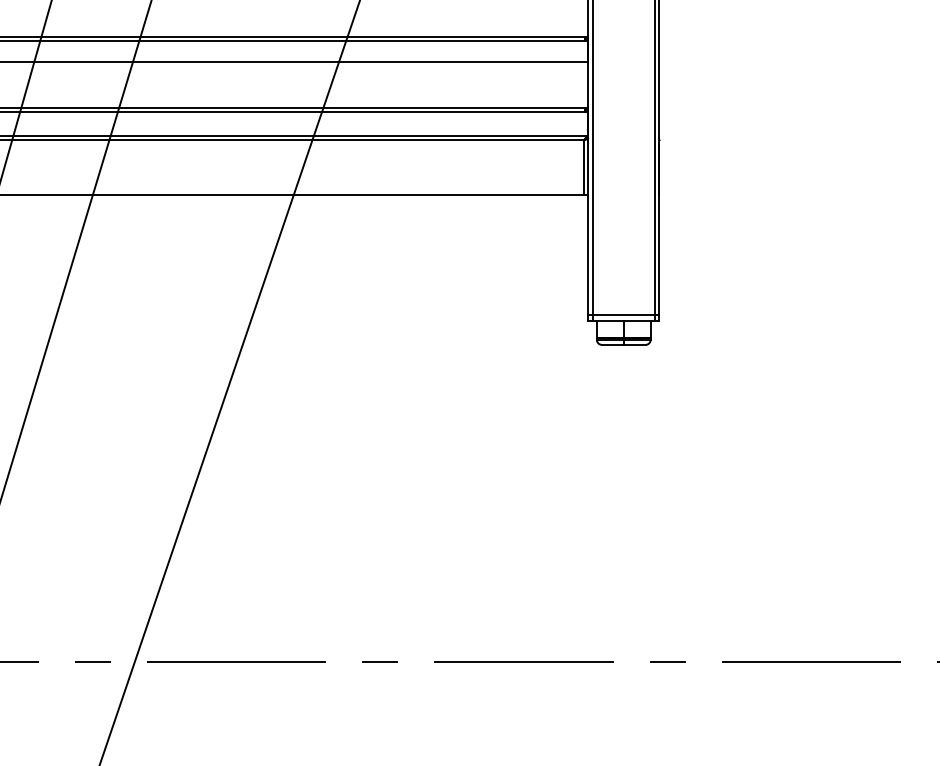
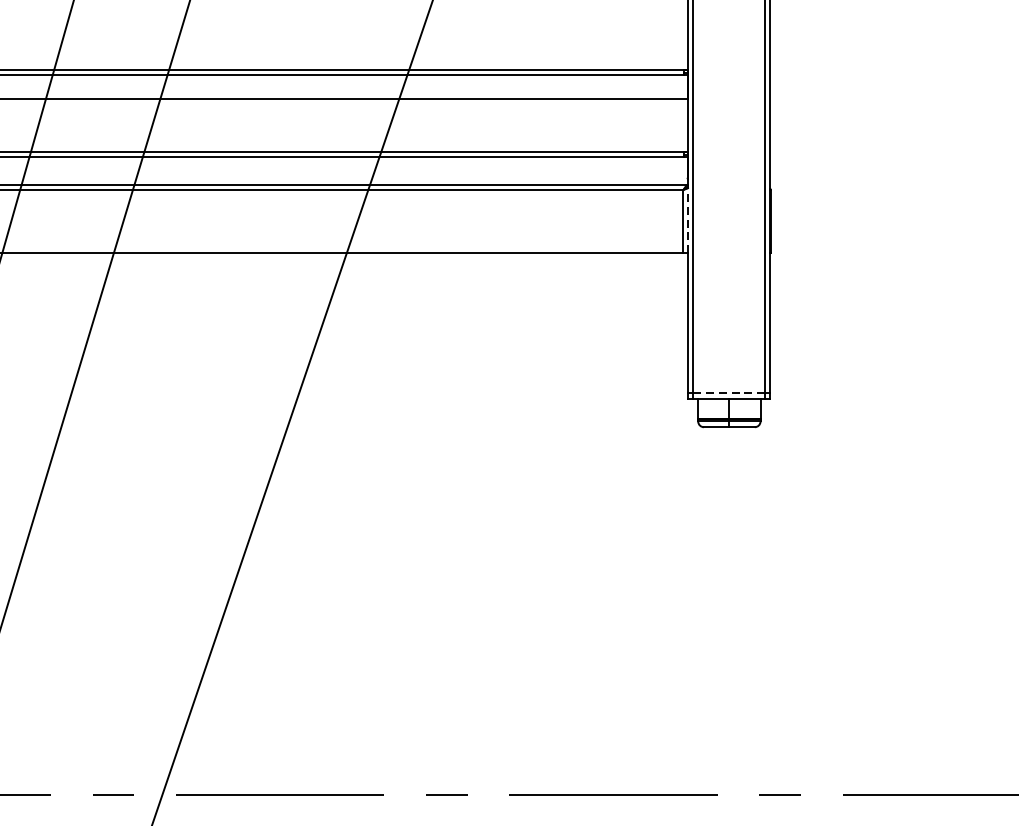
line: (588, 166) -> (688, 220), solid -> dashed
line: (624, 315) -> (730, 393), solid -> dashed

